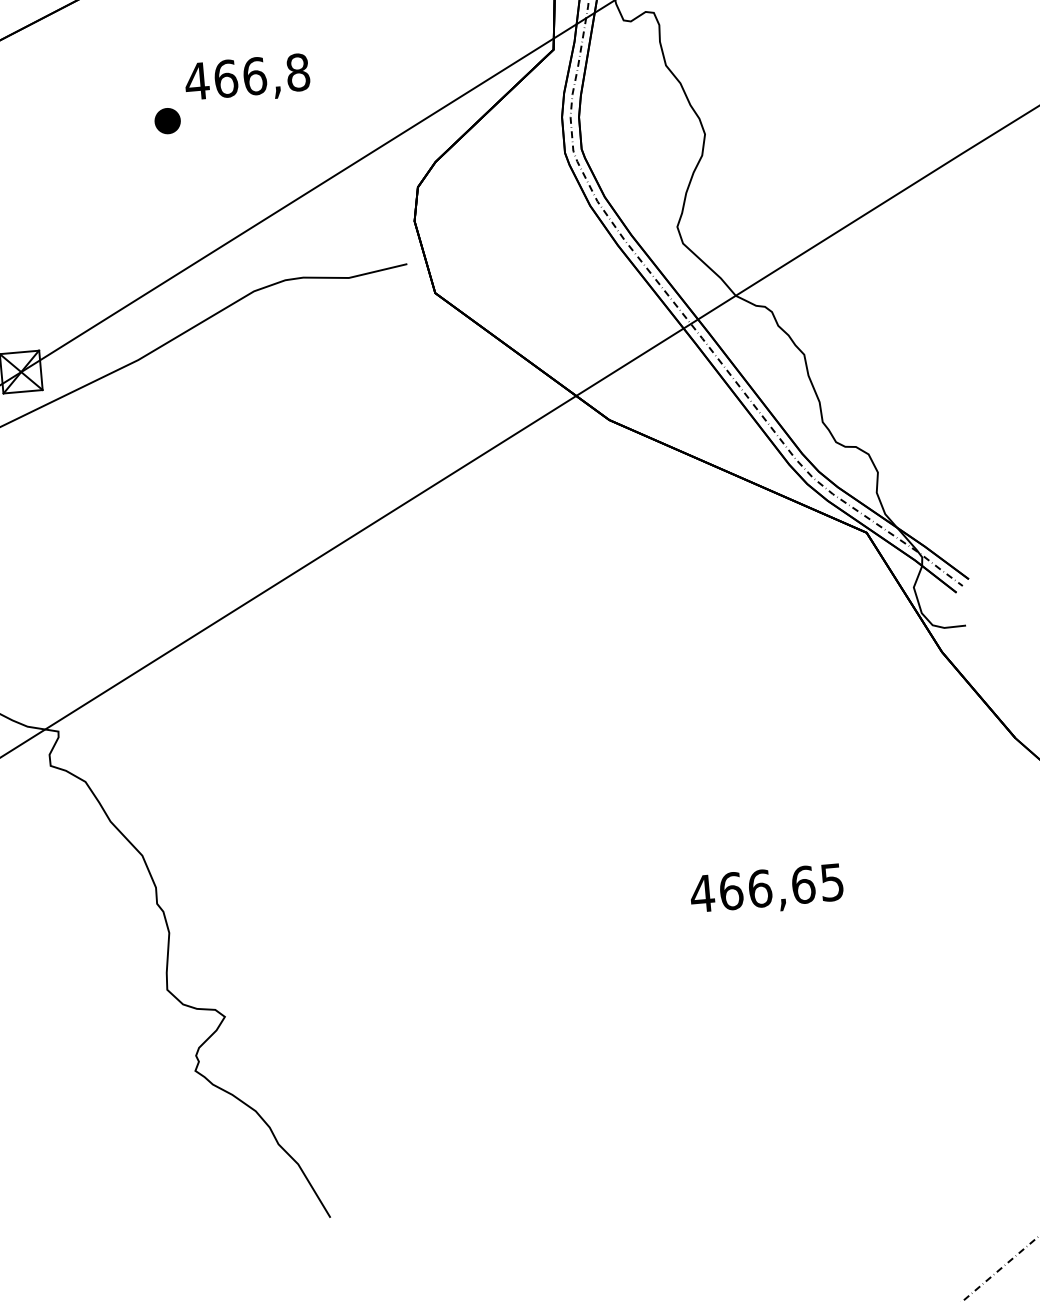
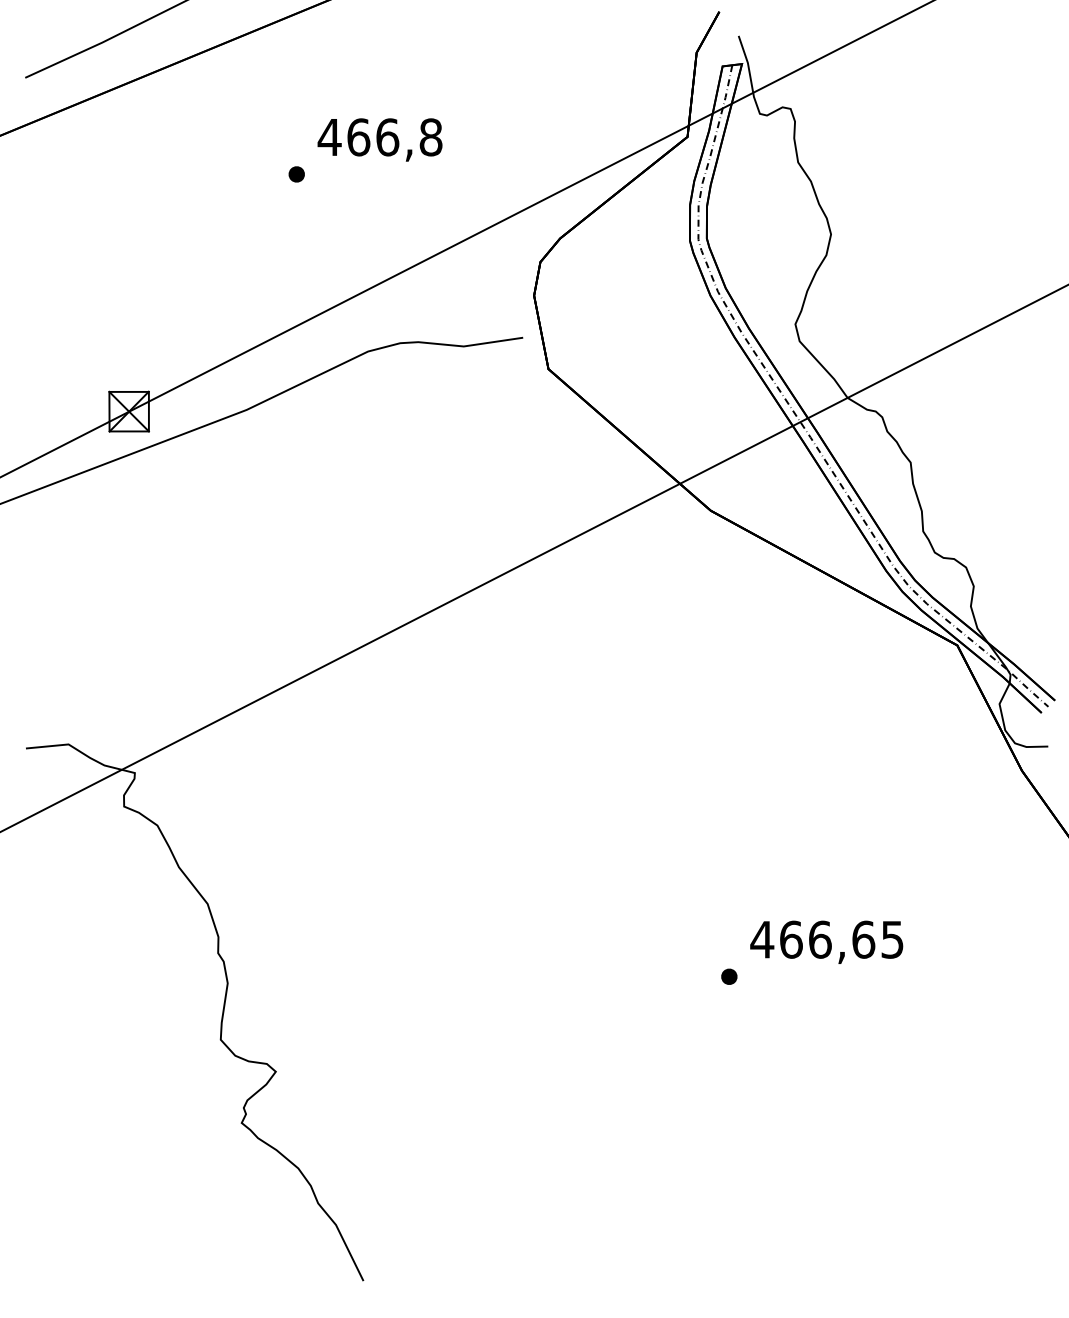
part: (167, 121) -> (296, 174), size x0.62
part: (668, 882) -> (729, 976), added
text: (766, 889) -> (826, 941), moved

